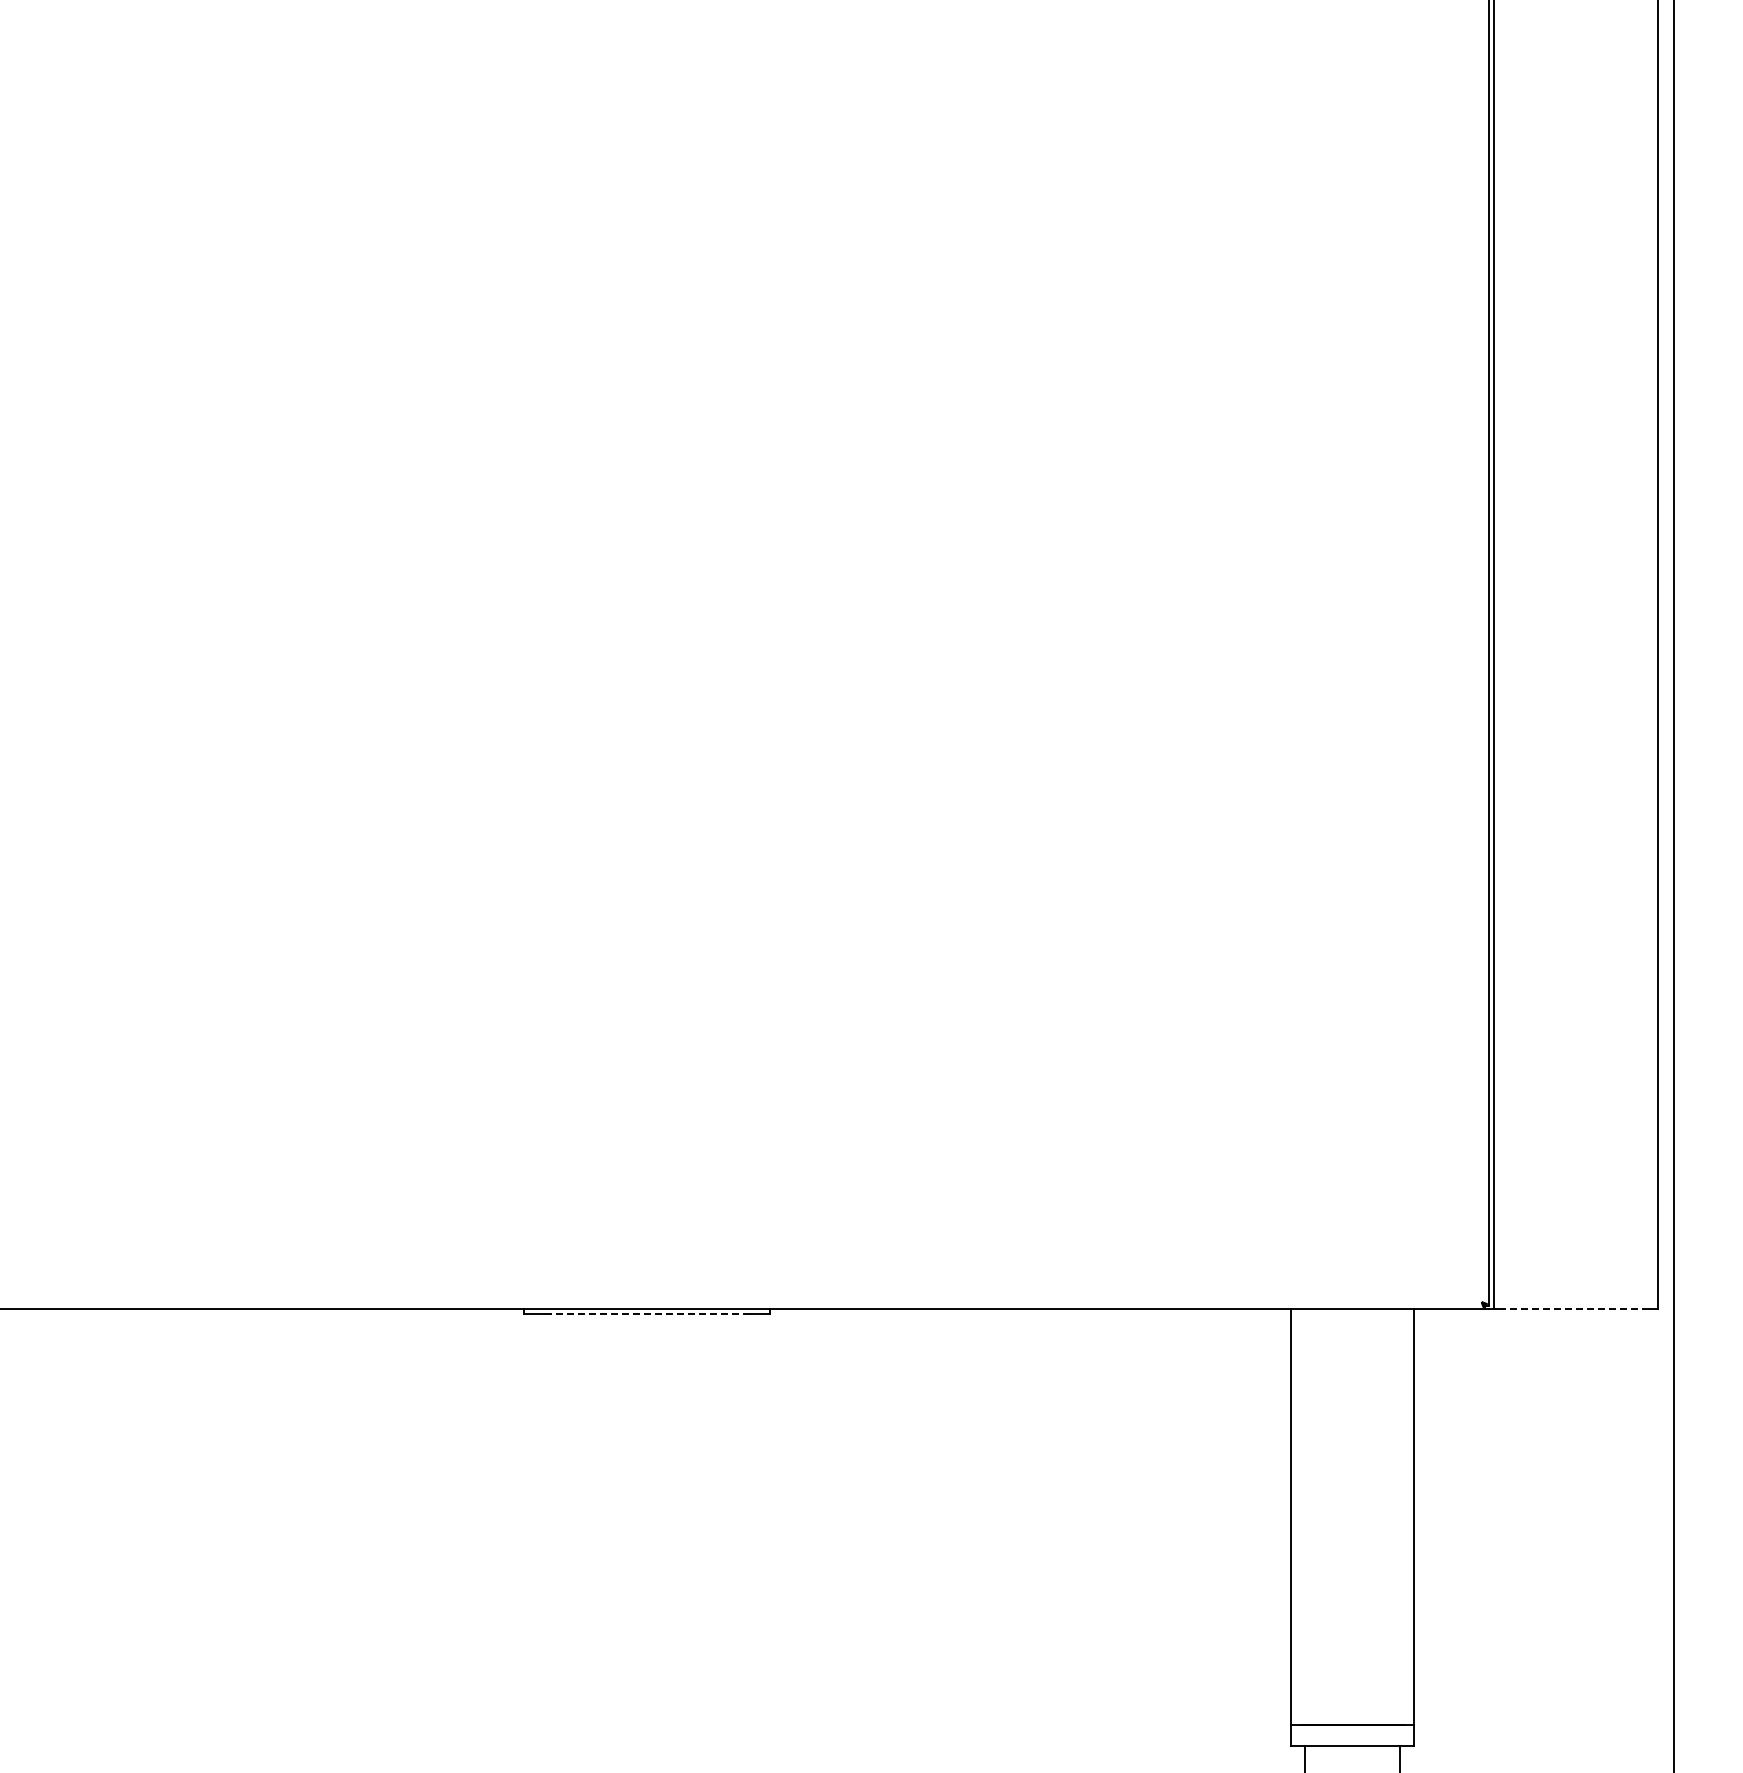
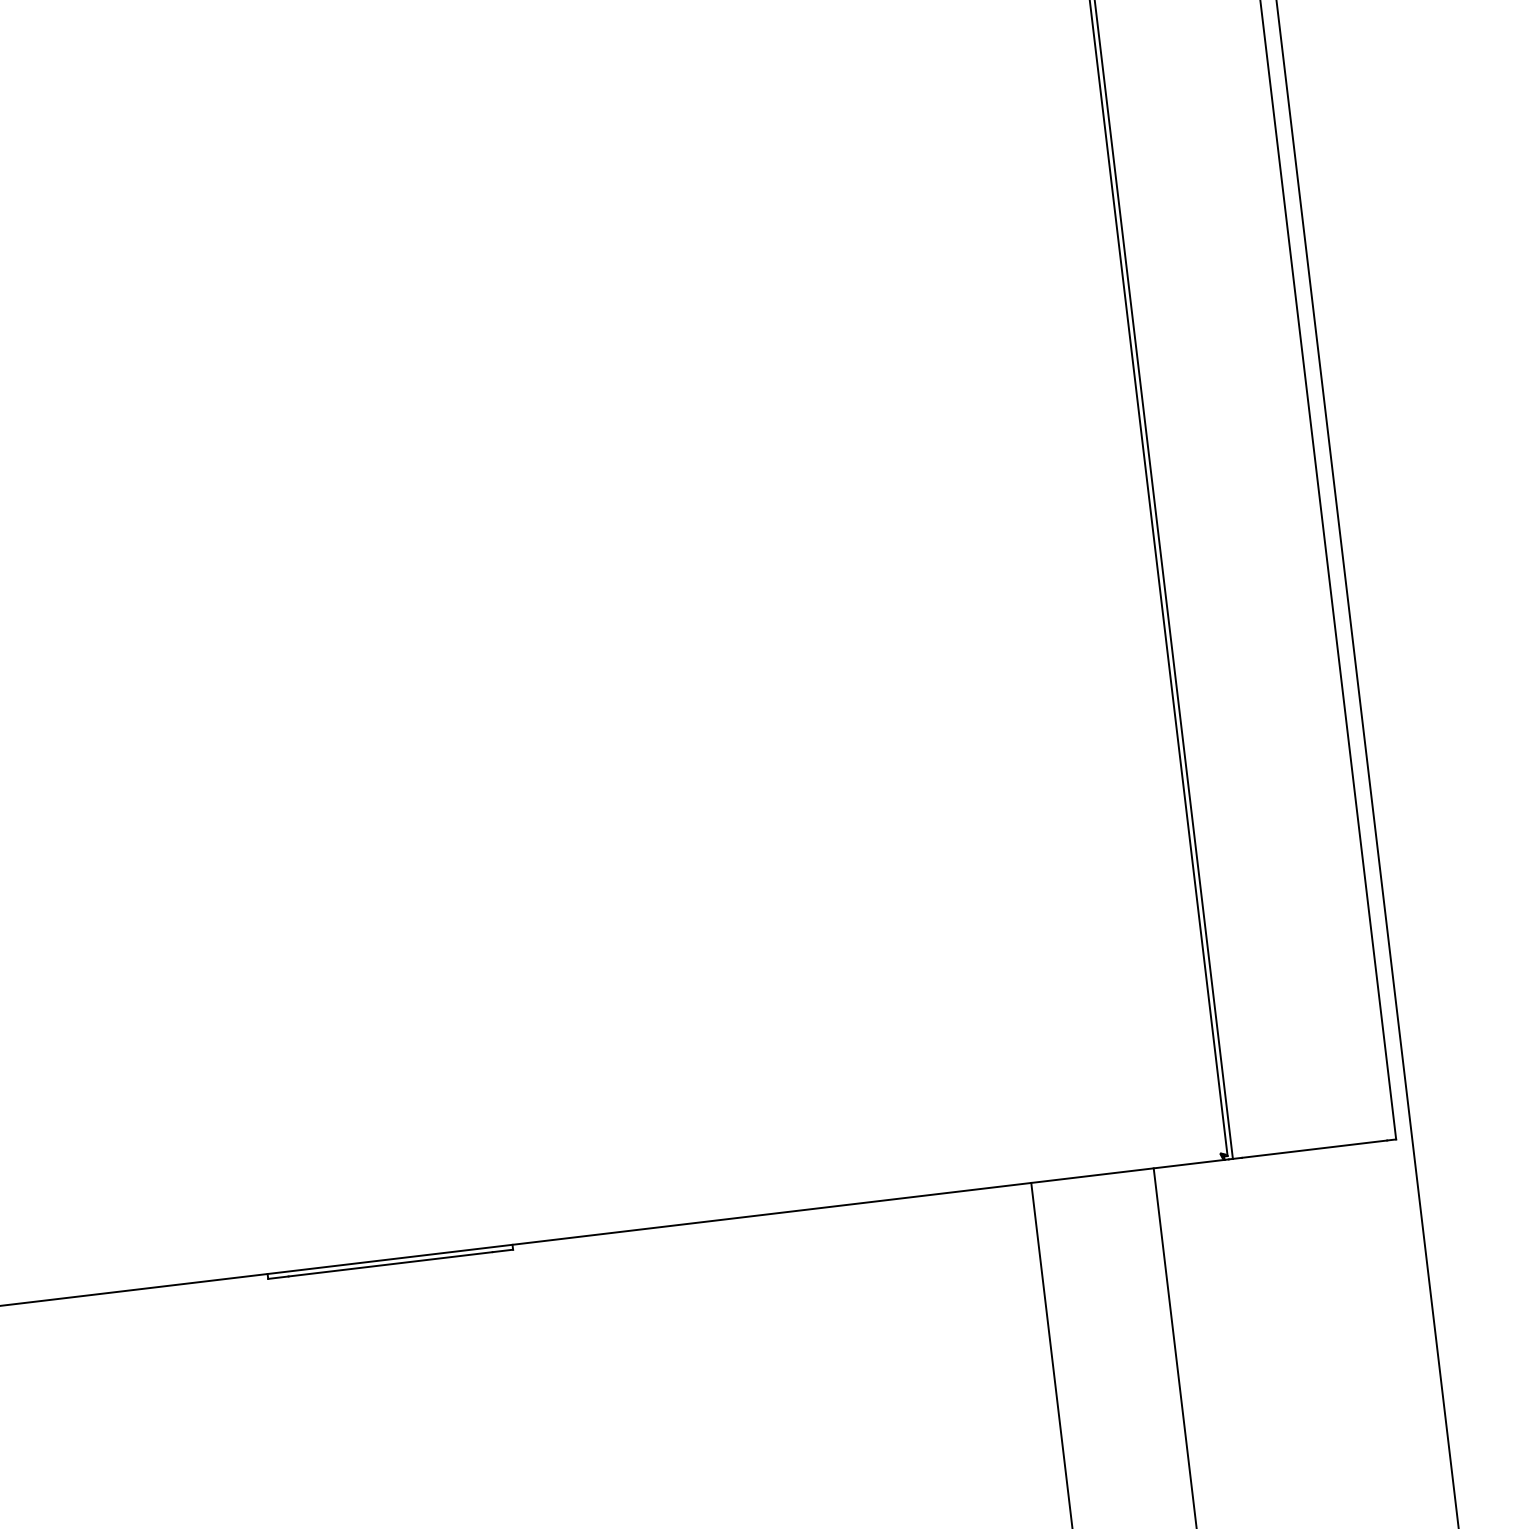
line: (1575, 1309) -> (1314, 1149), dashed -> solid
line: (646, 1314) -> (390, 1264), dashed -> solid

